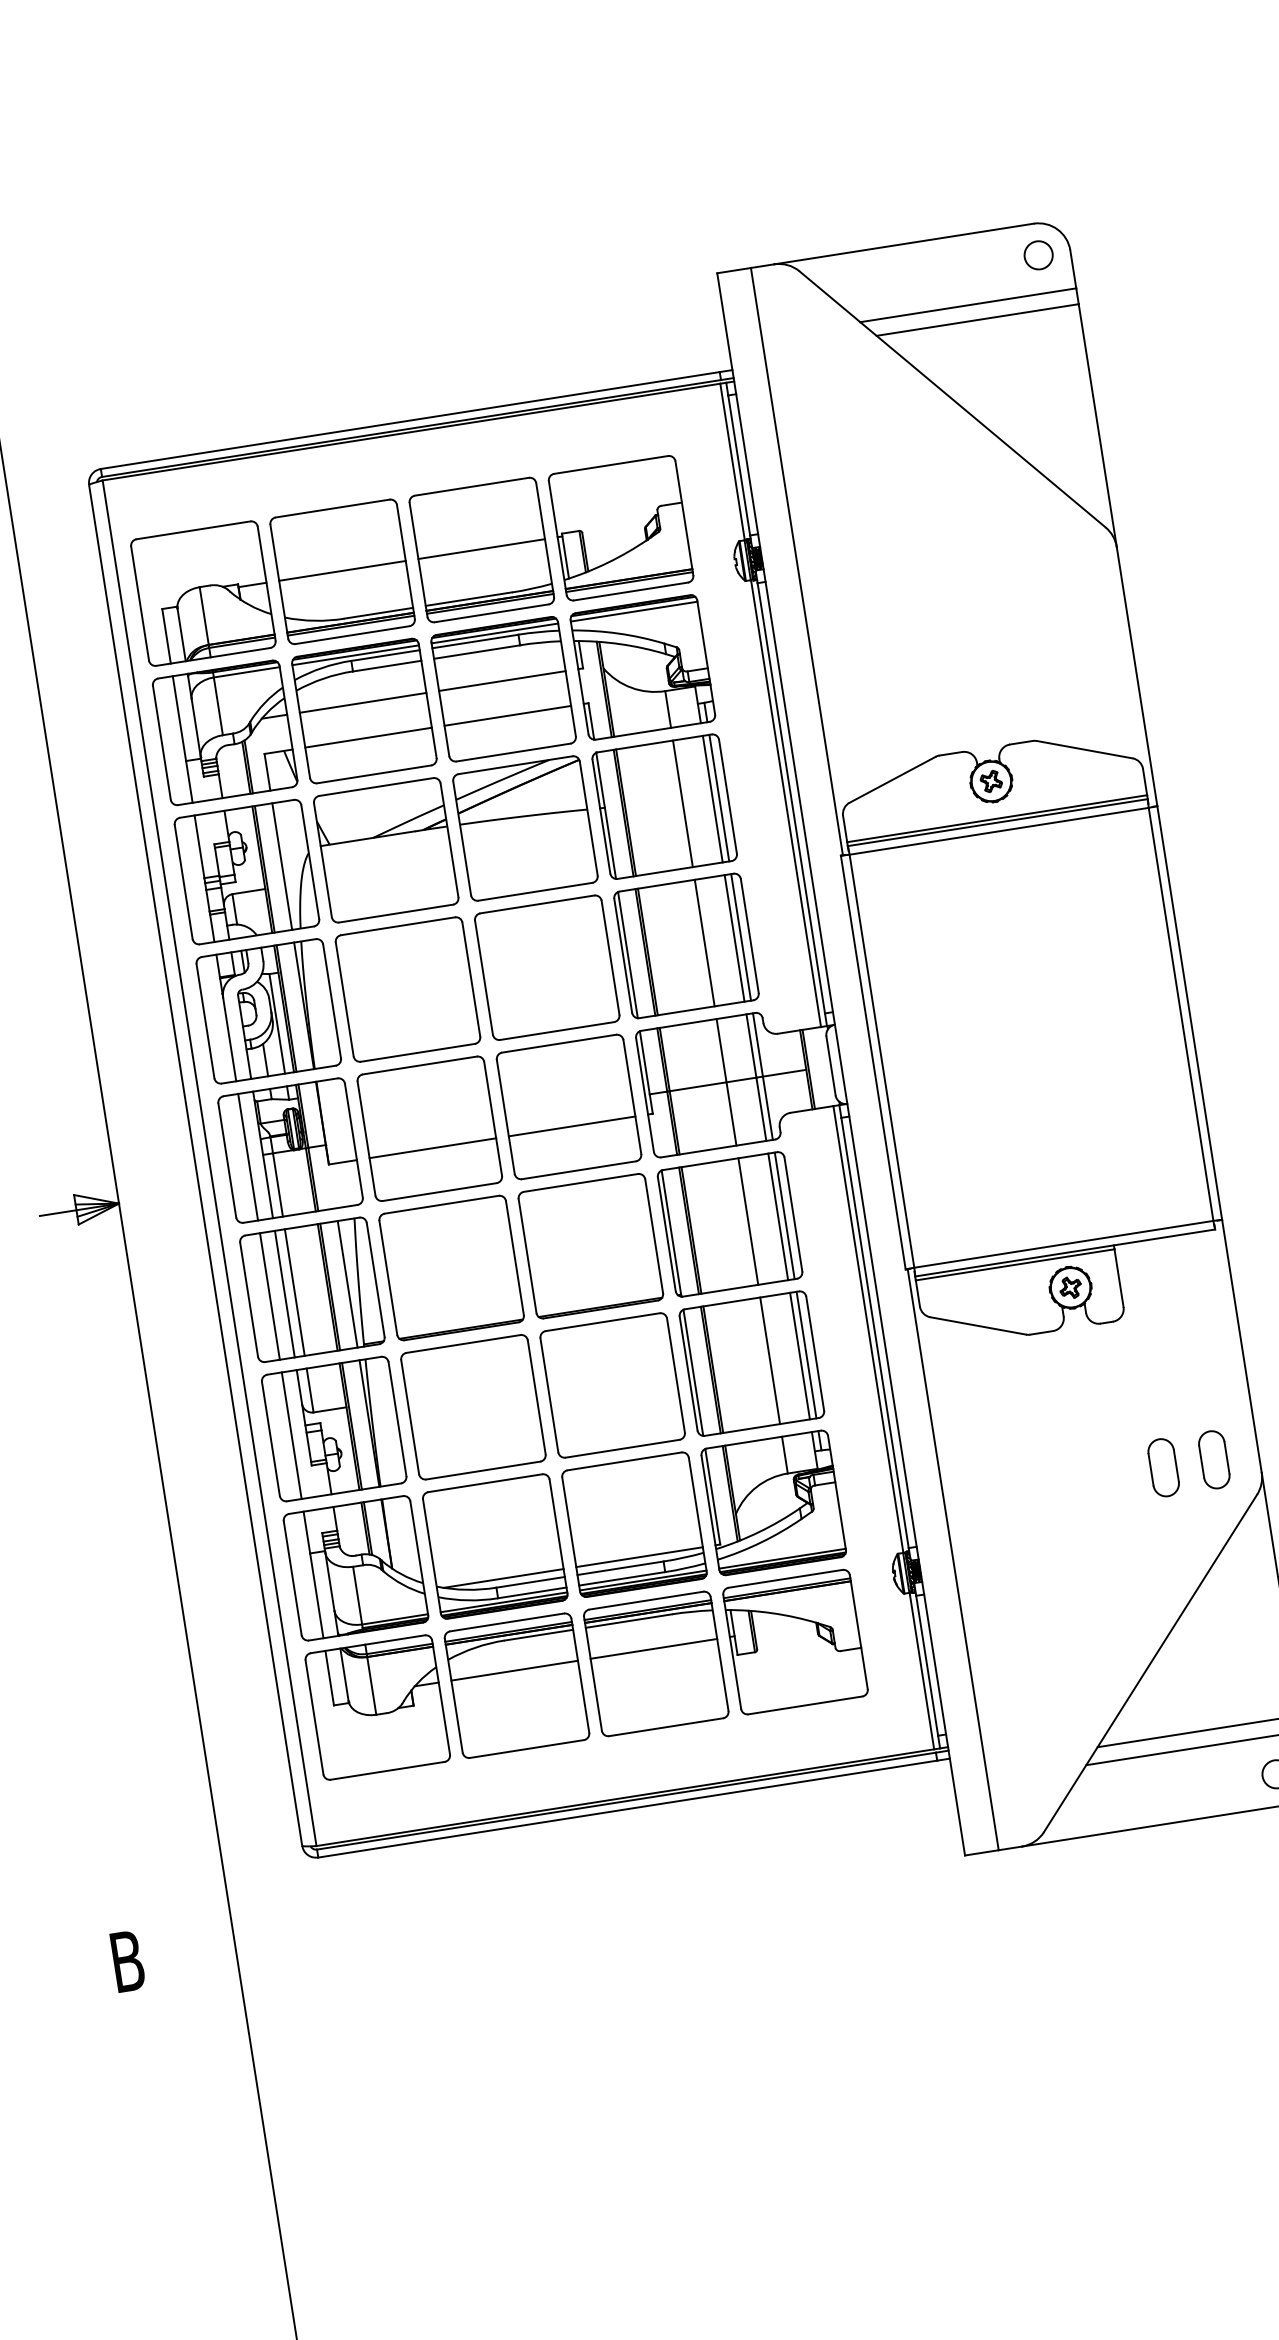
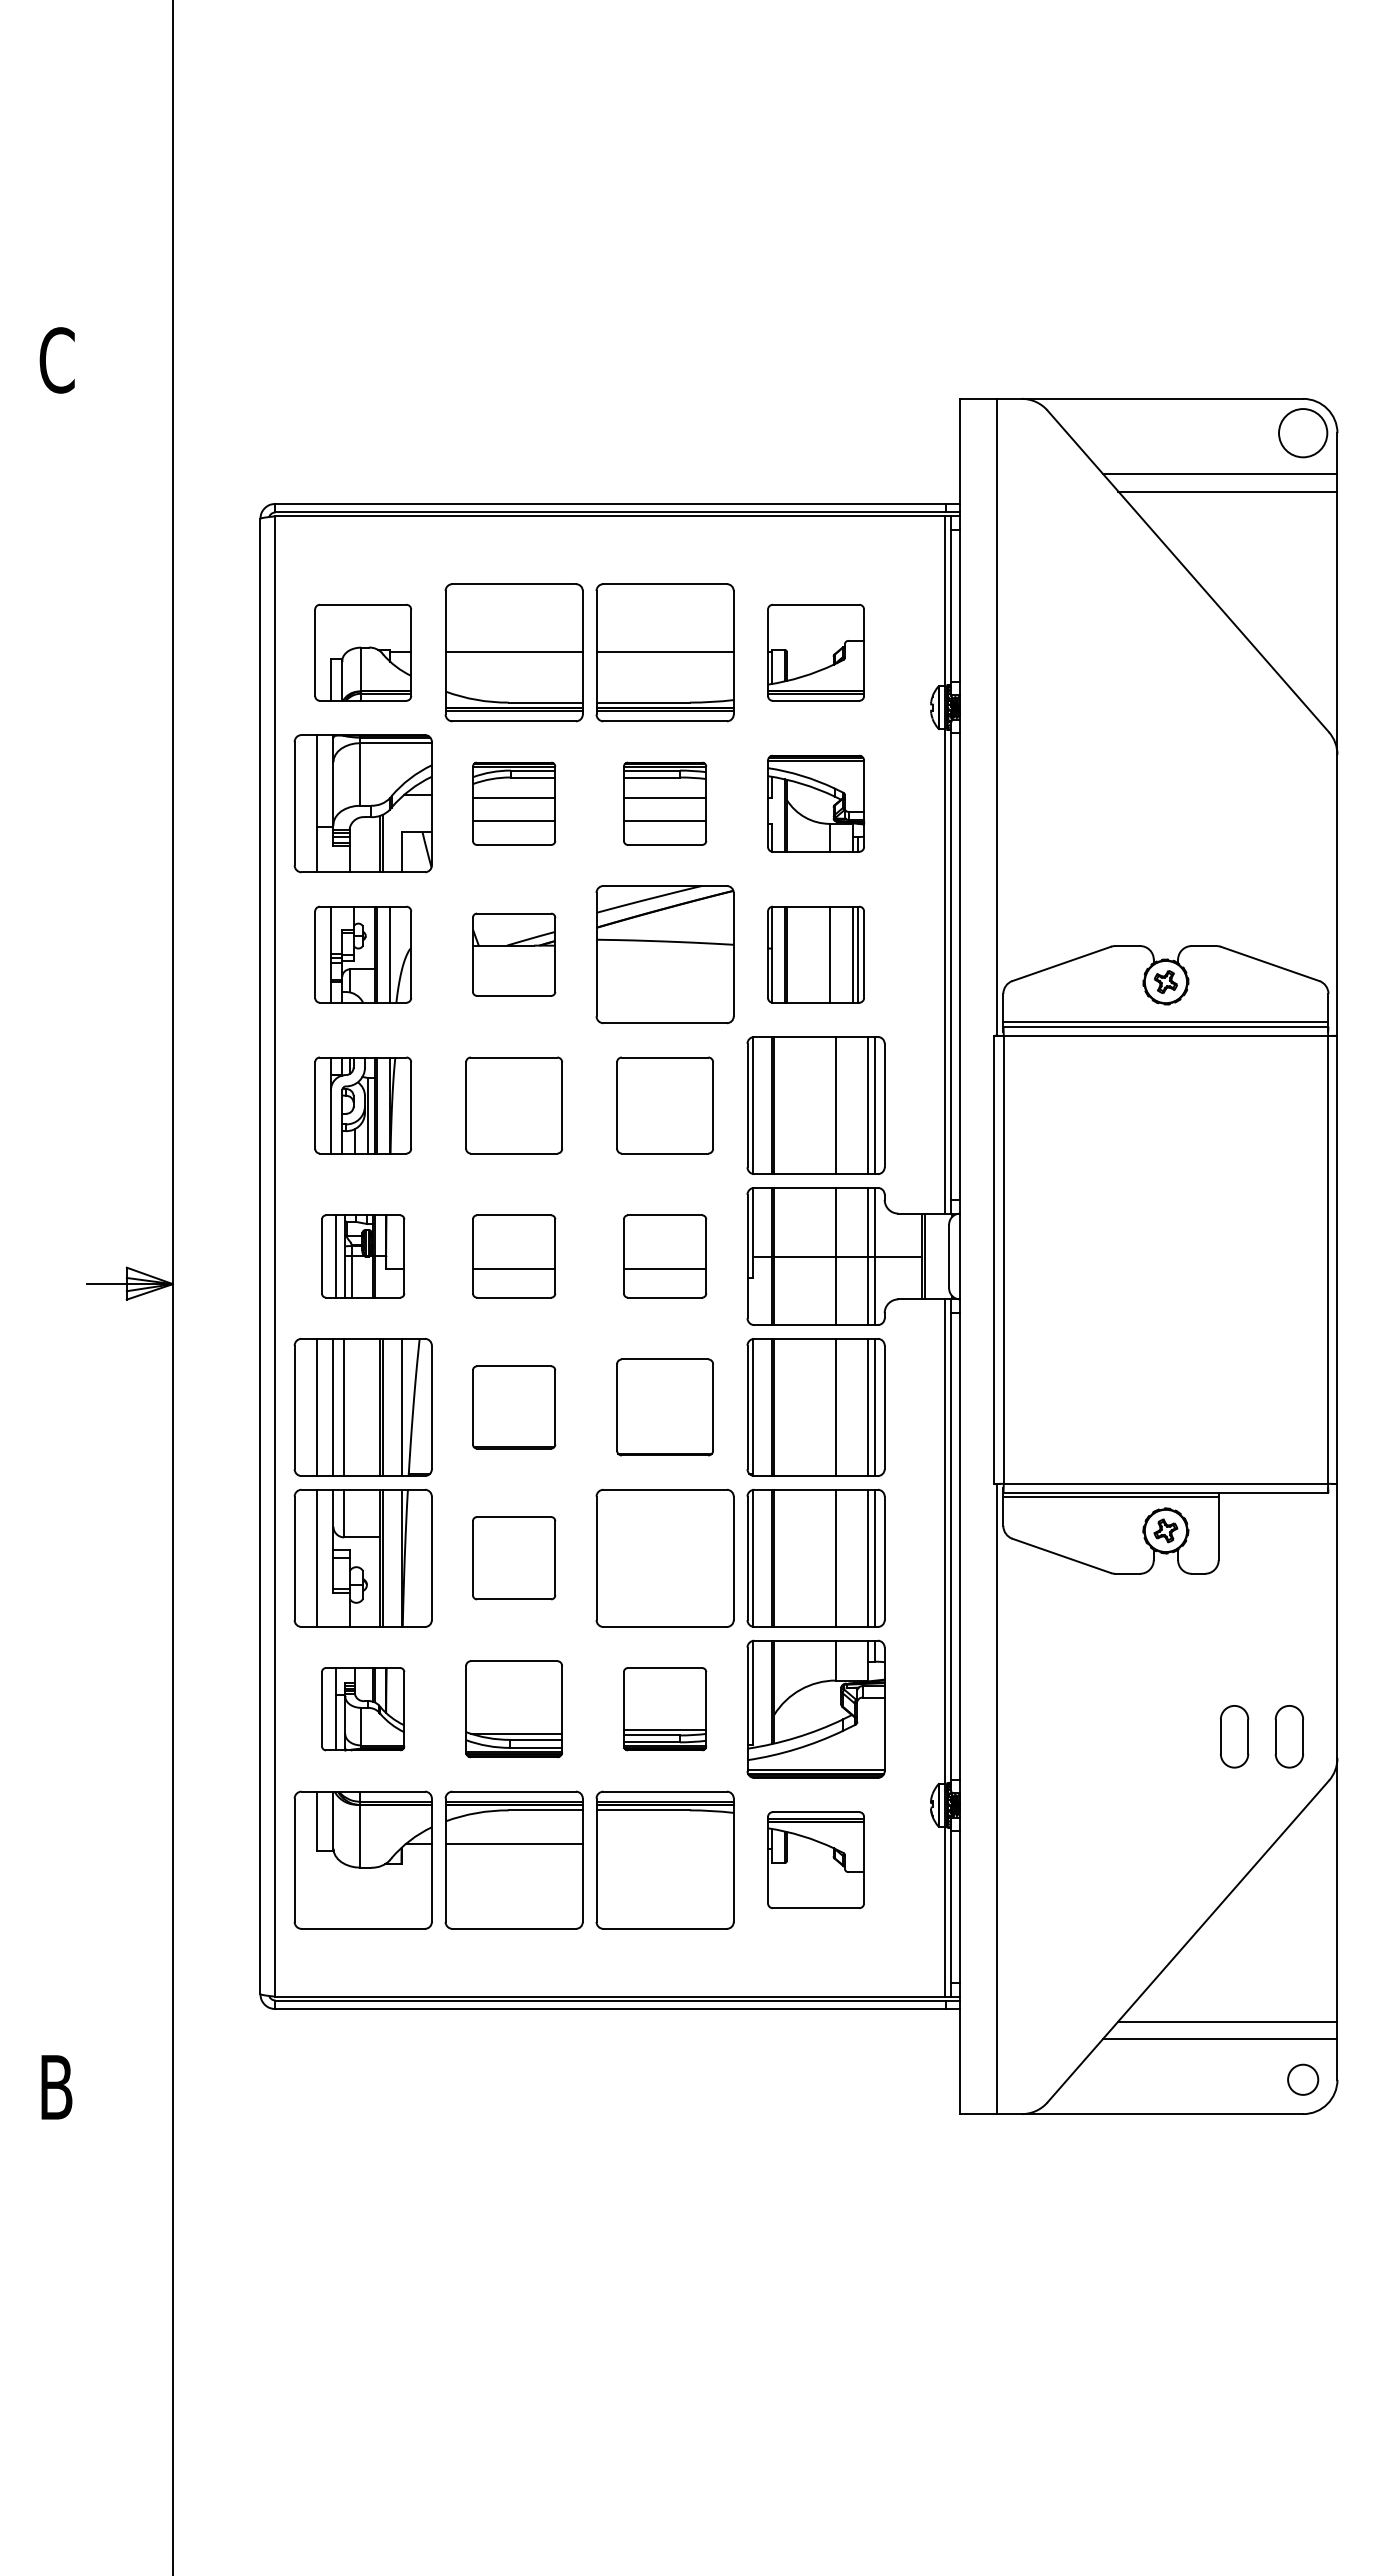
circle: (1039, 255) -> (1303, 433), size x1.6
part: (620, 528) -> (815, 652), size x0.7
part: (202, 593) -> (362, 652), size x0.7
part: (642, 667) -> (815, 803), size x0.7
part: (503, 689) -> (664, 803), size x0.6
part: (363, 711) -> (513, 803), size x0.6
part: (664, 806) -> (815, 954), size x0.7
part: (385, 850) -> (513, 954), size x0.6
part: (246, 872) -> (362, 954), size x0.7
part: (546, 967) -> (664, 1105), size x0.7
part: (407, 989) -> (513, 1105), size x0.7
part: (268, 1011) -> (362, 1105), size x0.7
part: (568, 1107) -> (664, 1256), size x0.6
part: (429, 1128) -> (513, 1256), size x0.6
part: (289, 1150) -> (362, 1256), size x0.6
part: (590, 1246) -> (664, 1407), size x0.7
part: (450, 1268) -> (513, 1407), size x0.6
part: (472, 1406) -> (513, 1557), size x0.6
part: (633, 1524) -> (664, 1708), size x0.6
part: (494, 1545) -> (513, 1708), size x0.7
part: (355, 1567) -> (362, 1708), size x0.6
part: (794, 1641) -> (815, 1859), size x0.7
line: (653, 1648) -> (664, 1843), removed

